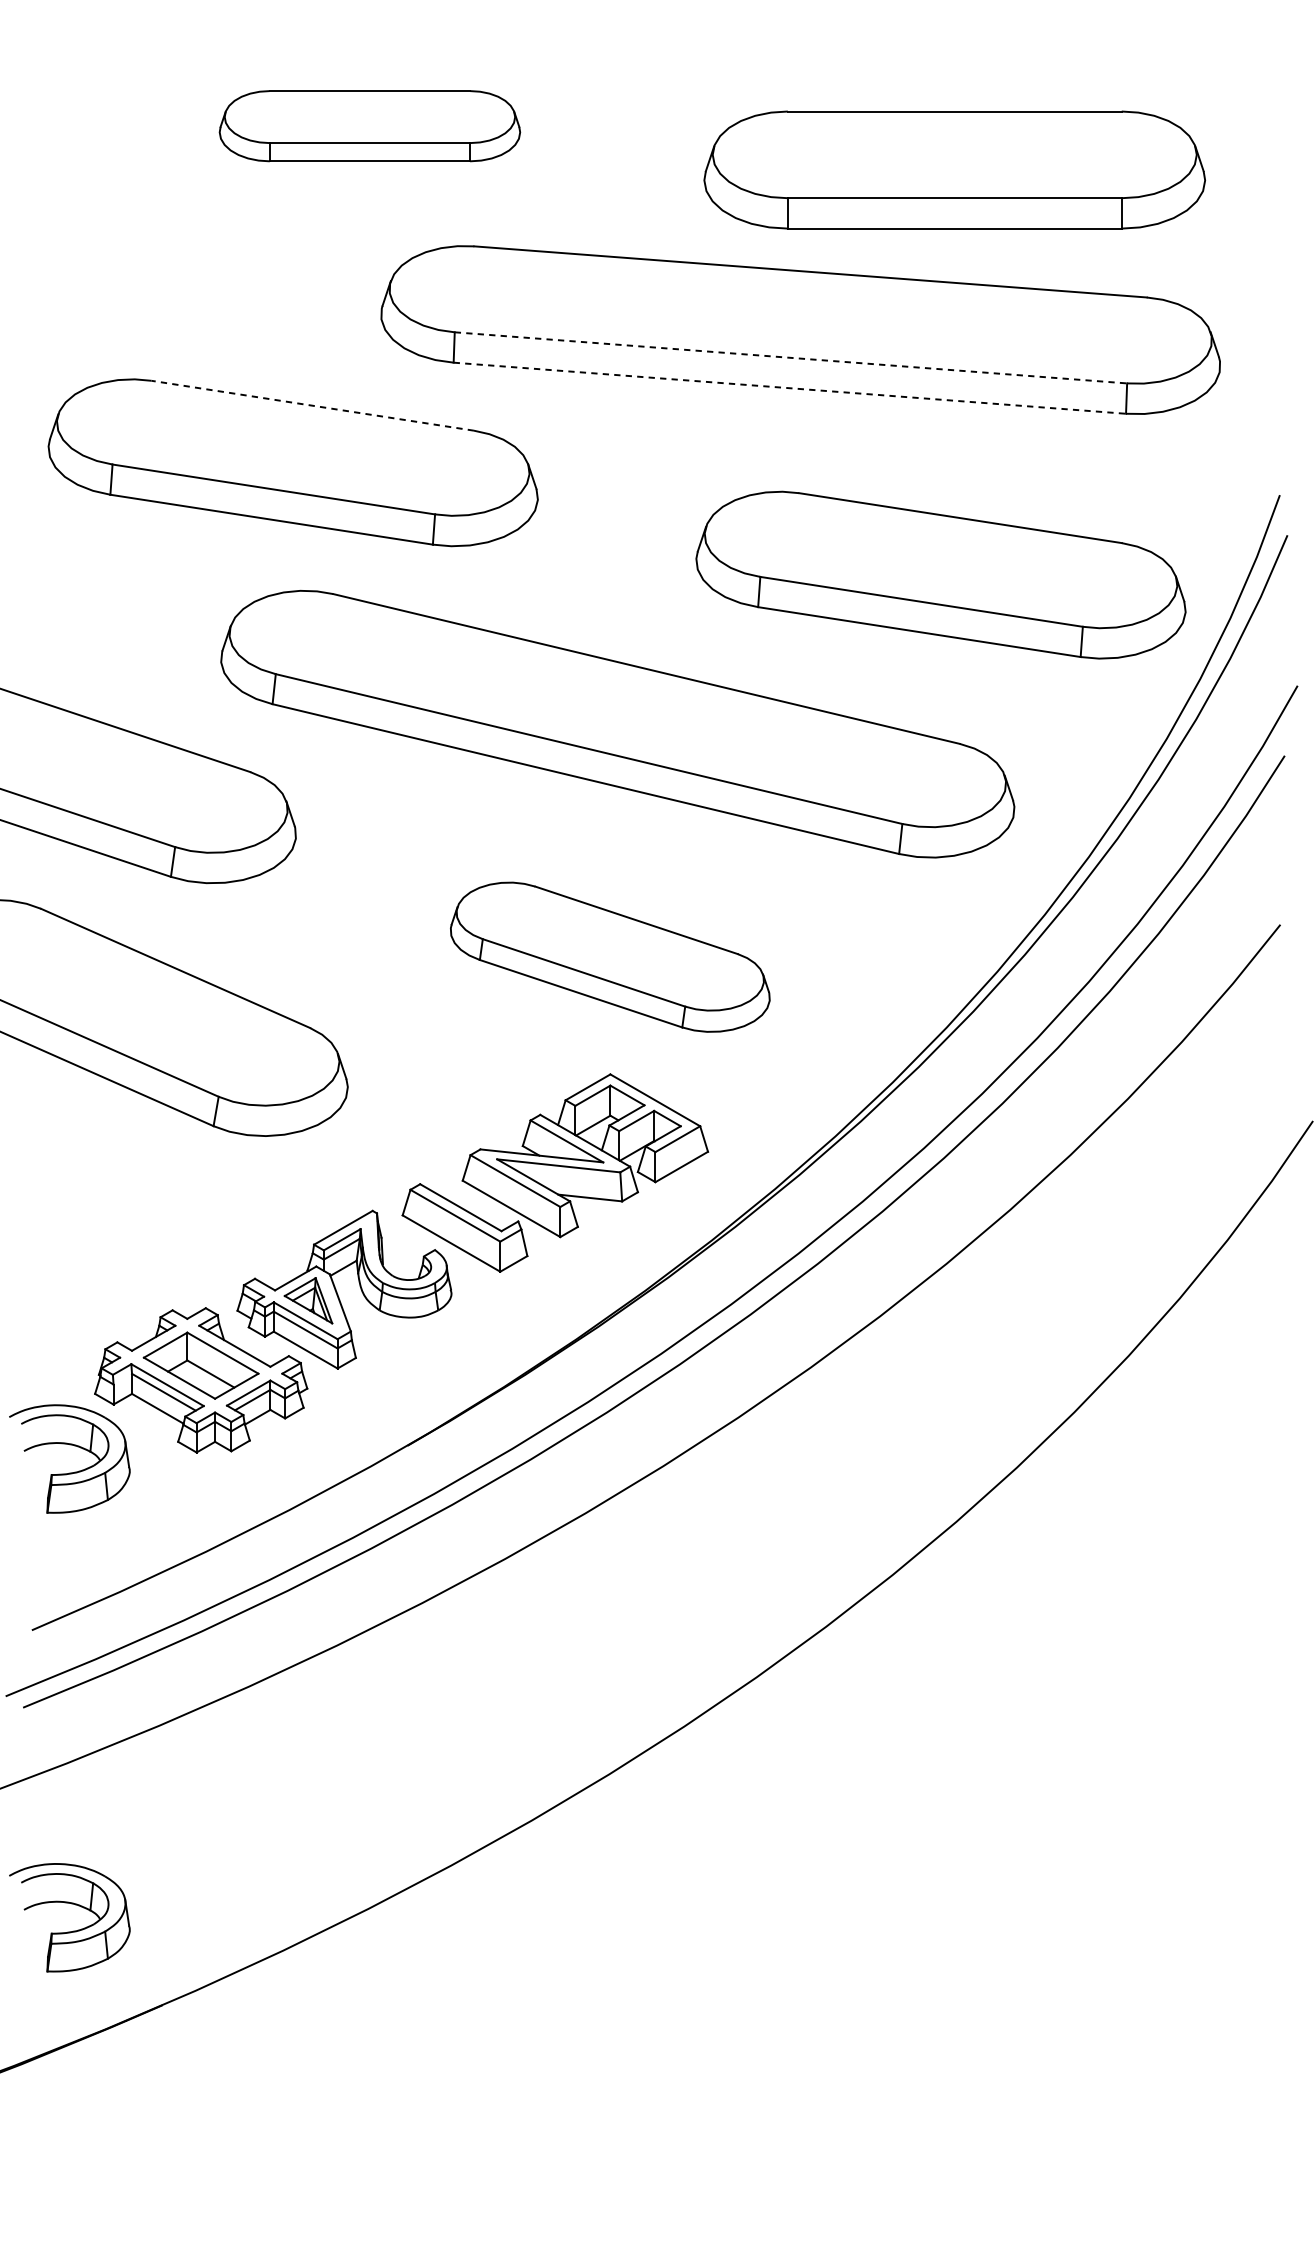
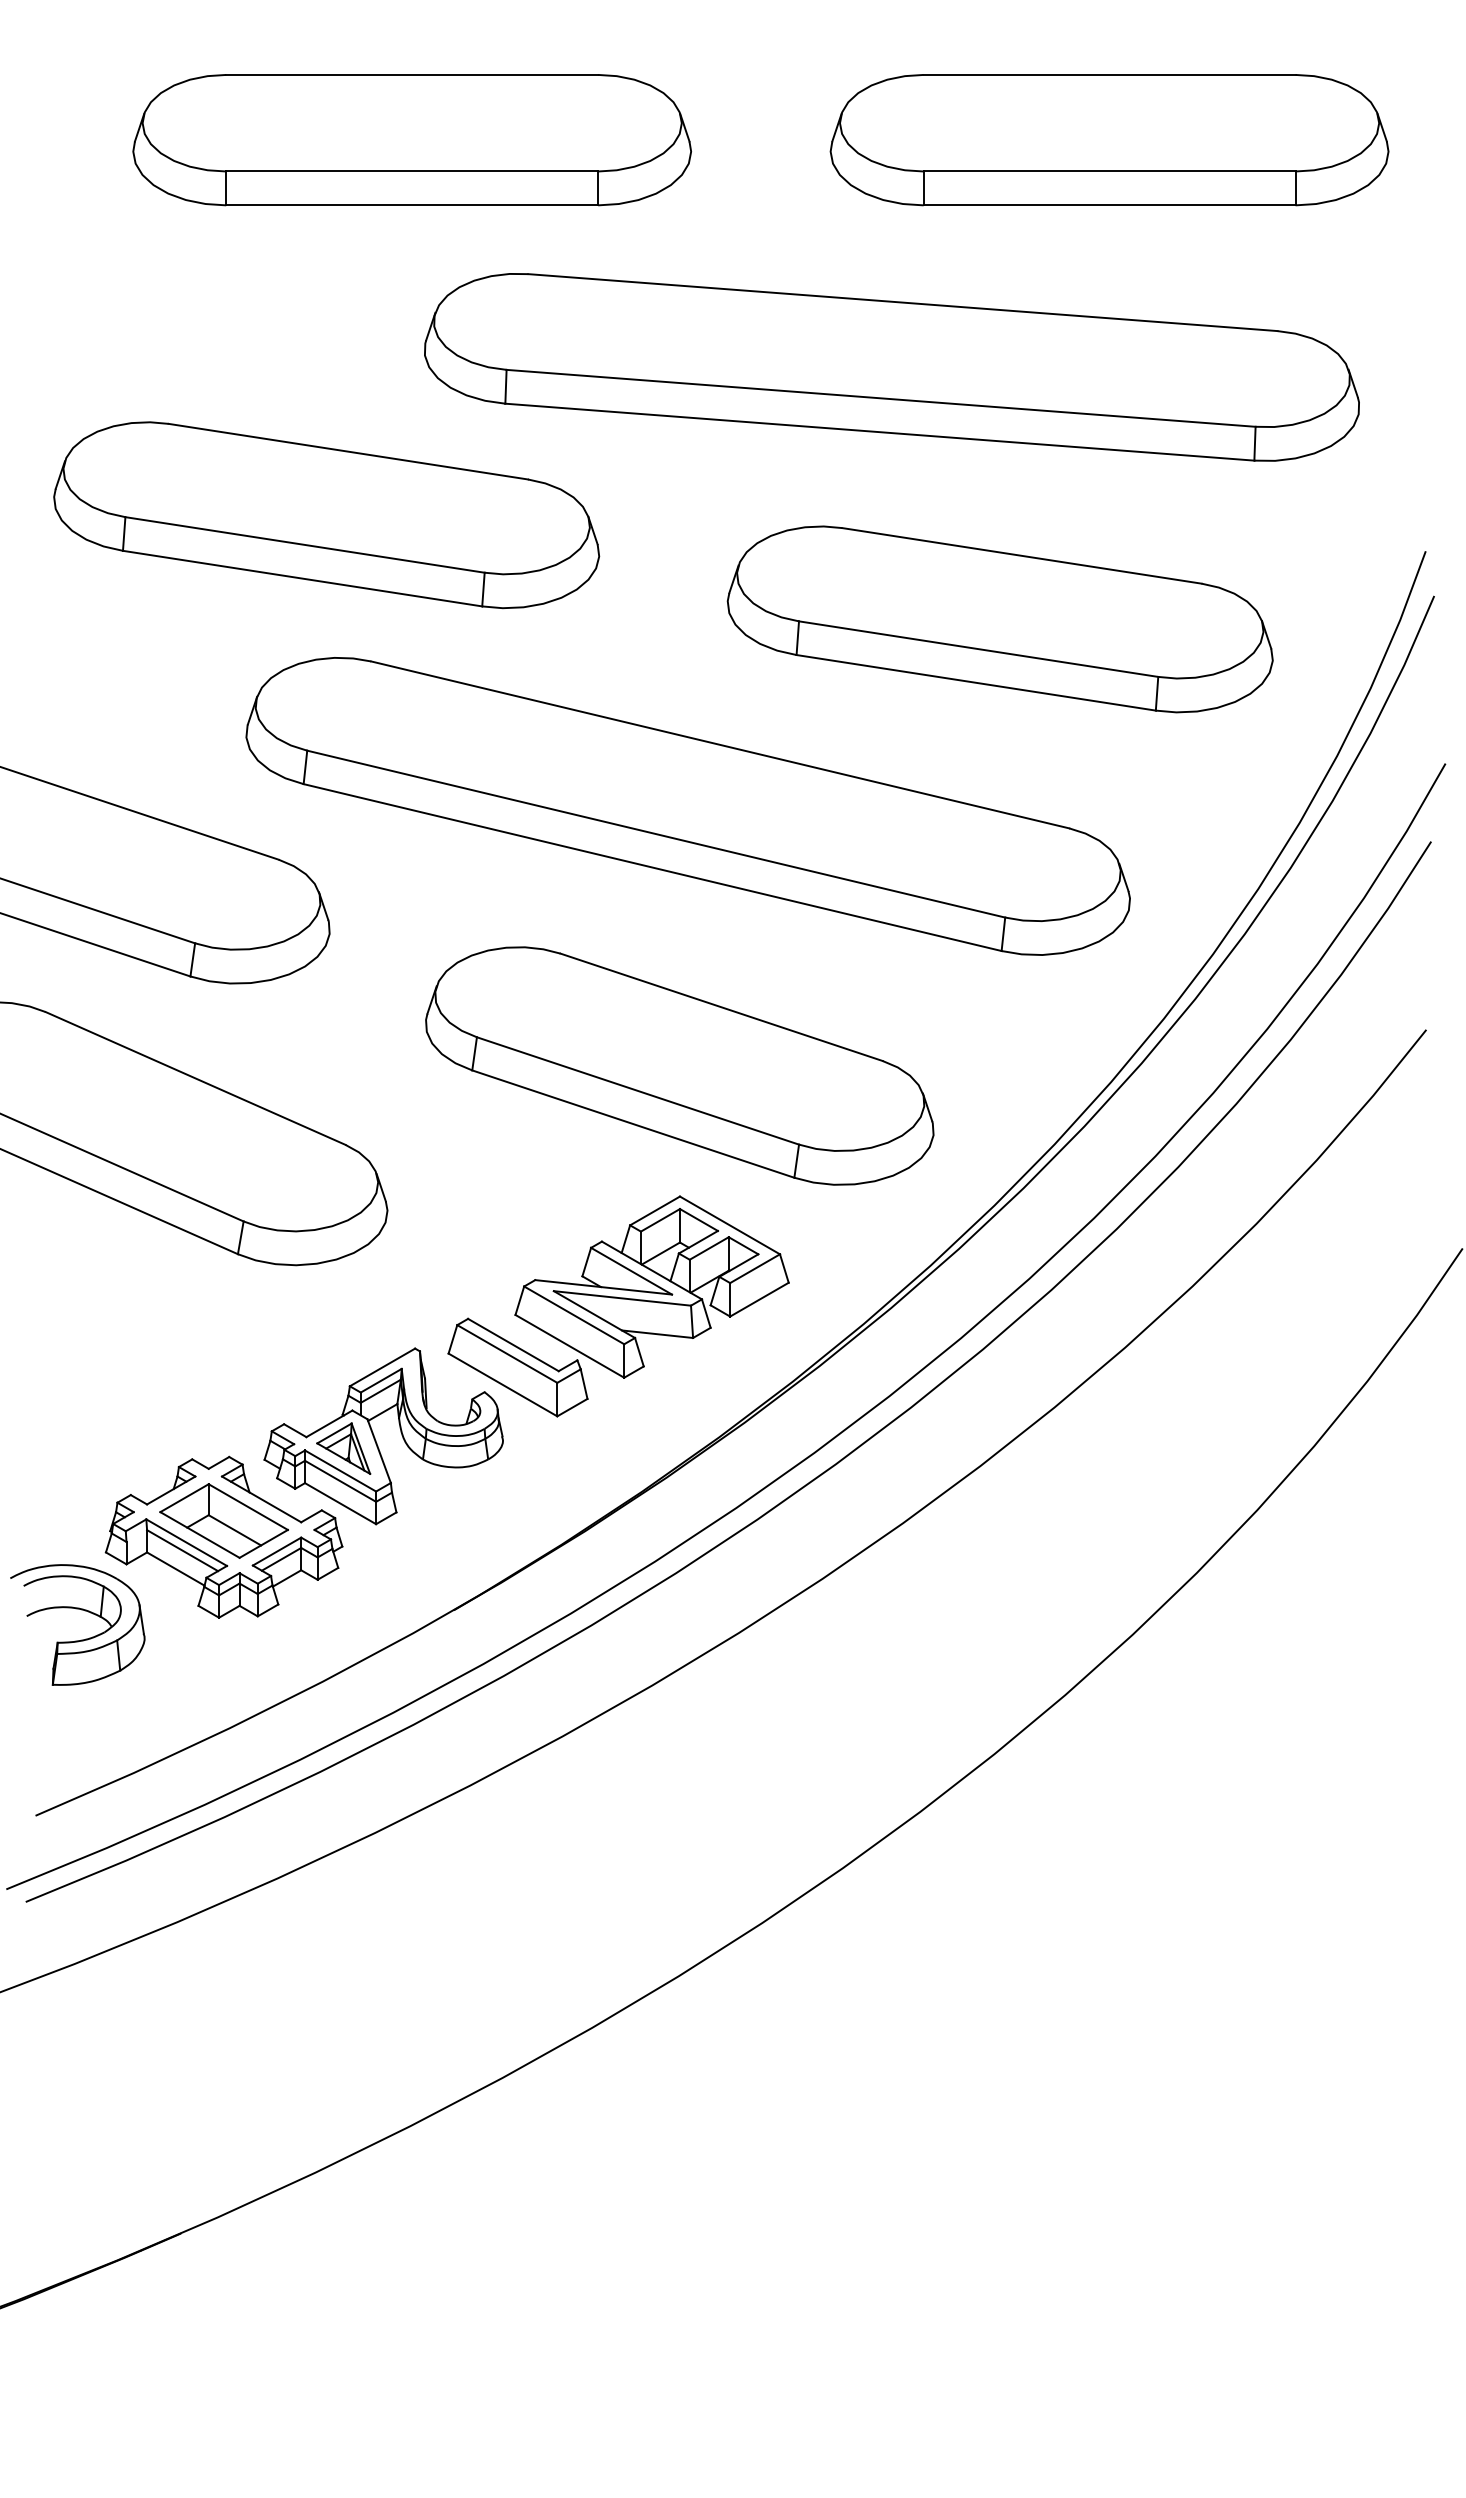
part: (369, 126) -> (411, 140), size x1.67
part: (954, 170) -> (1109, 140), moved
line: (791, 358) -> (881, 398), dashed -> solid
line: (789, 388) -> (879, 432), dashed -> solid
line: (312, 405) -> (348, 451), dashed -> solid
part: (940, 575) -> (999, 619), moved
part: (609, 956) -> (679, 1065), size x1.43
part: (73, 1904) -> (81, 2121), removed

